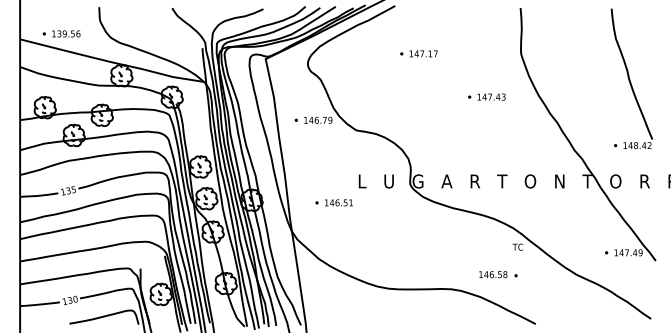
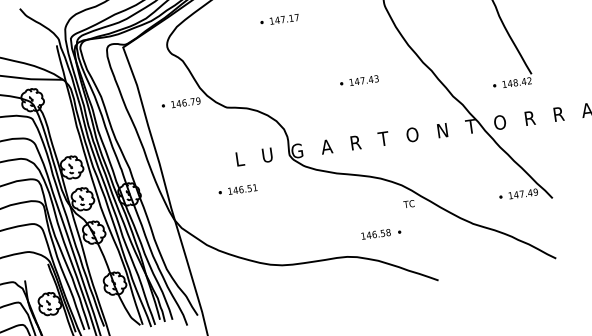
part: (486, 96) -> (358, 80), moved
part: (333, 202) -> (237, 189), moved
part: (498, 274) -> (381, 233), moved

